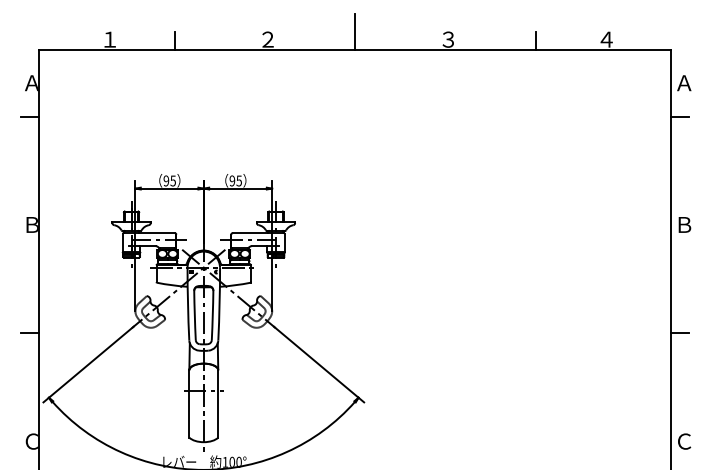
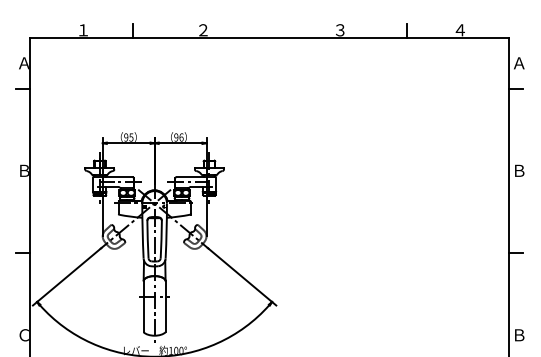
line: (355, 31) -> (269, 24), removed
text: (239, 180) -> (181, 137), 95 -> 96
text: (684, 441) -> (519, 335), Ｃ -> Ｂ

